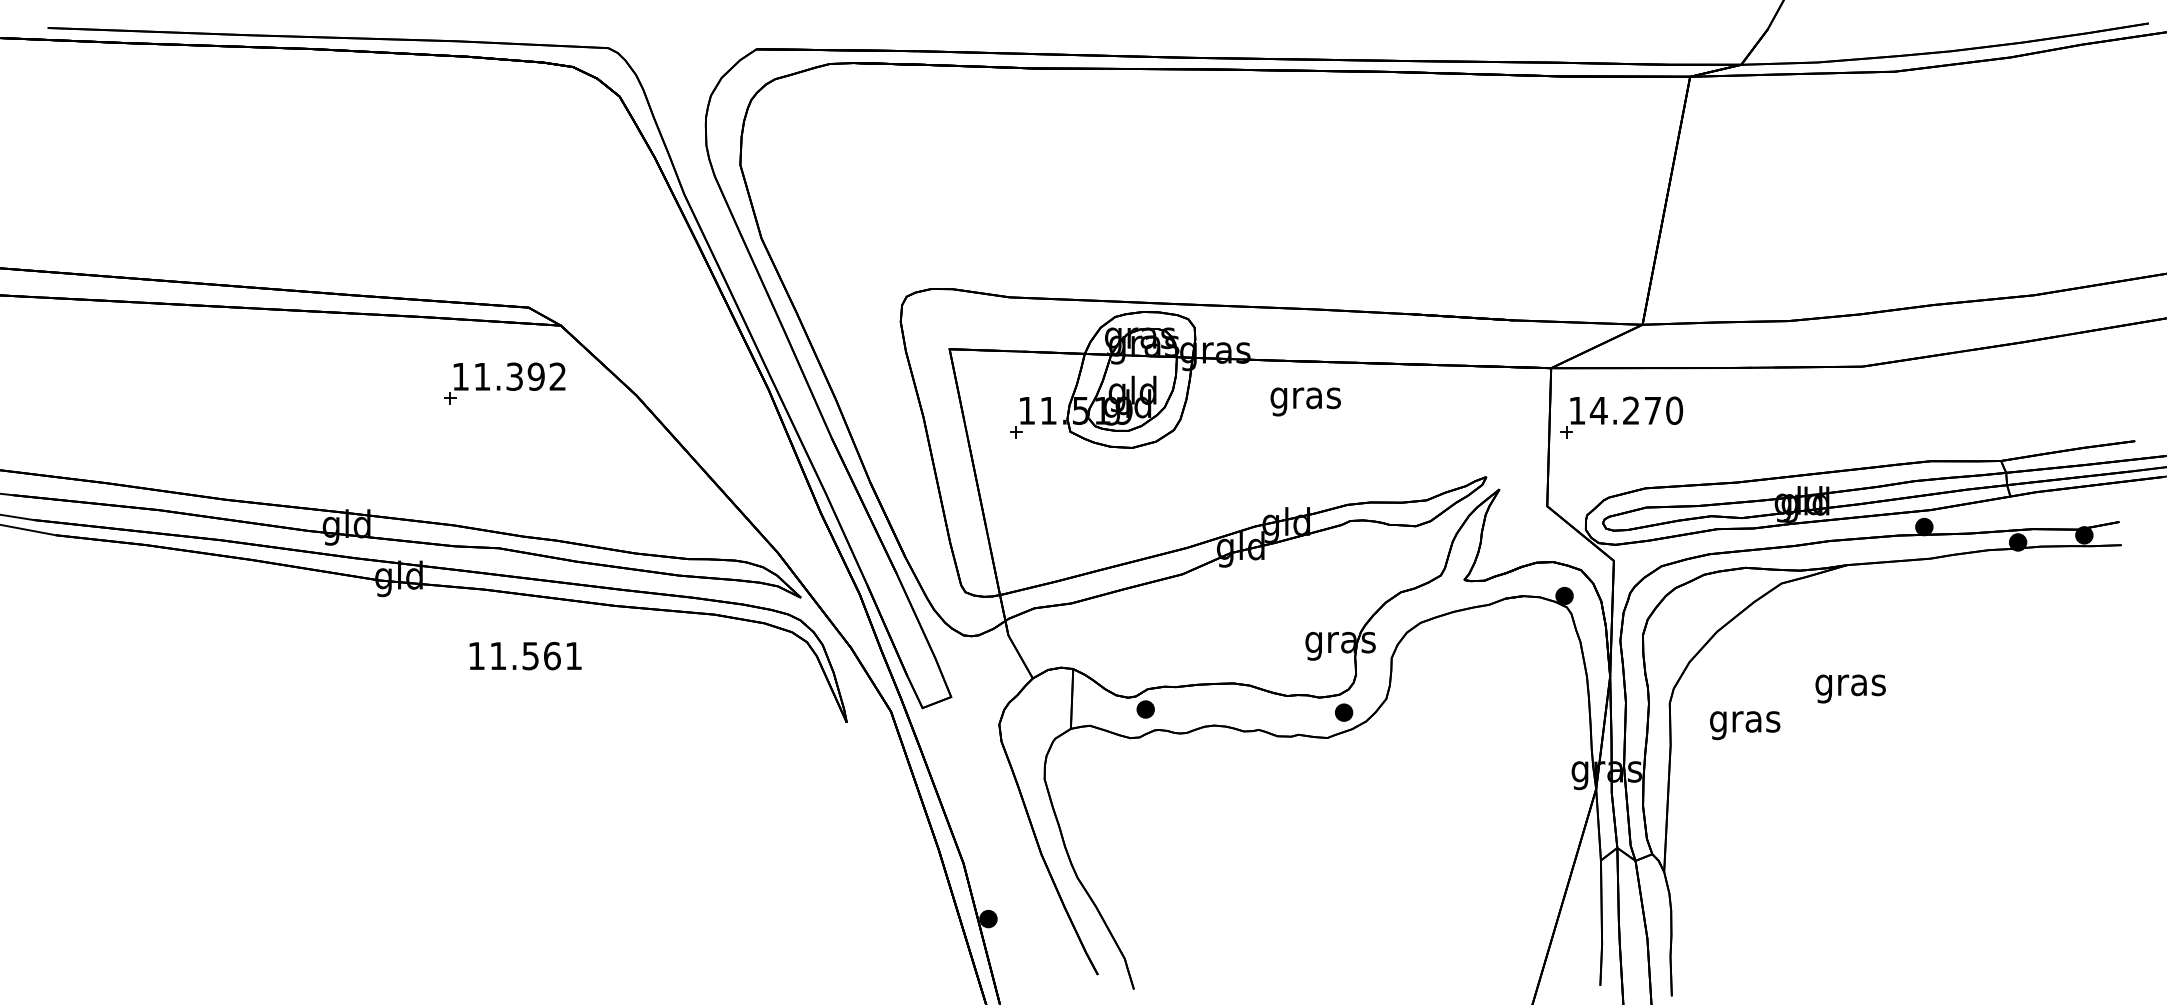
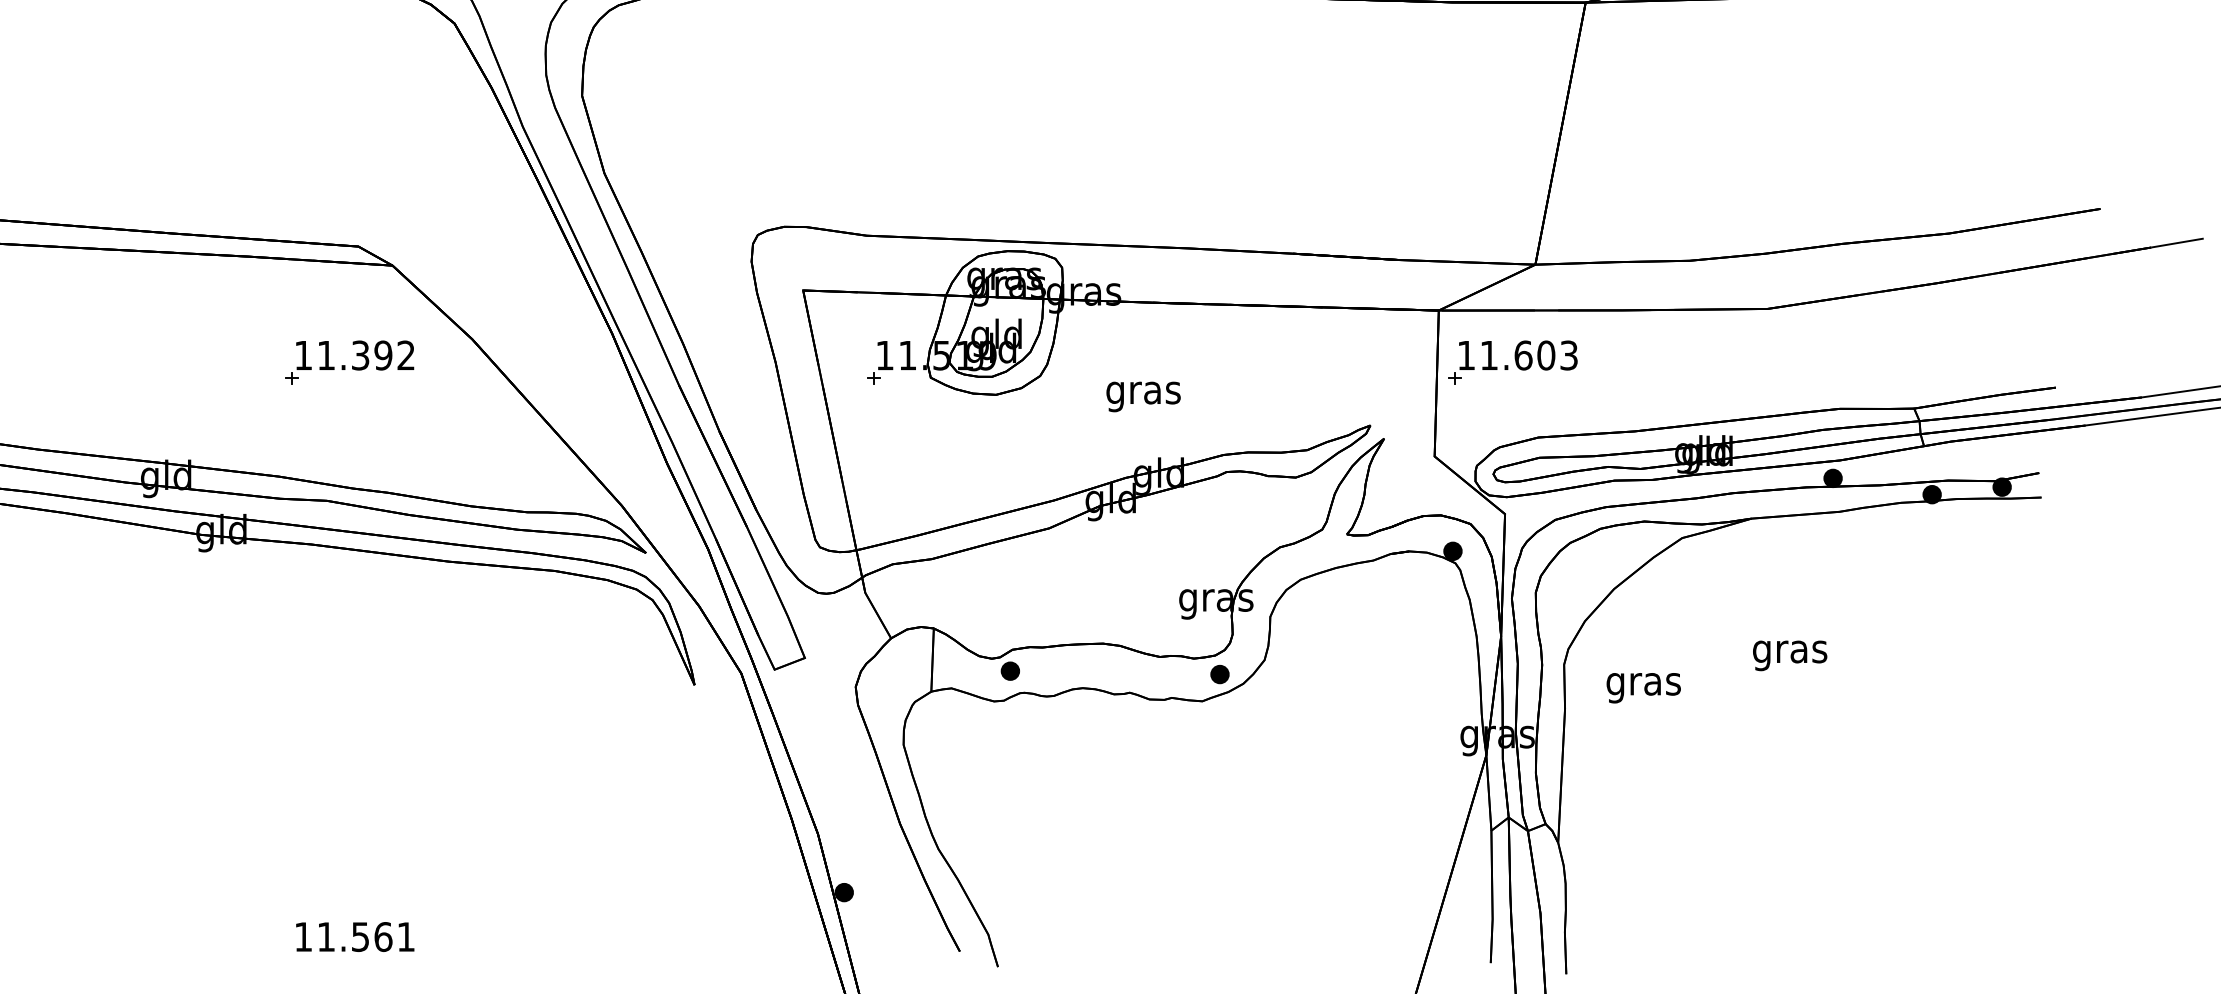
part: (504, 383) -> (349, 362), moved
text: (1305, 401) -> (1143, 396), moved
text: (1636, 410) -> (1528, 355), 14.270 -> 11.603
text: (525, 655) -> (355, 936), moved
text: (1850, 688) -> (1789, 655), moved

